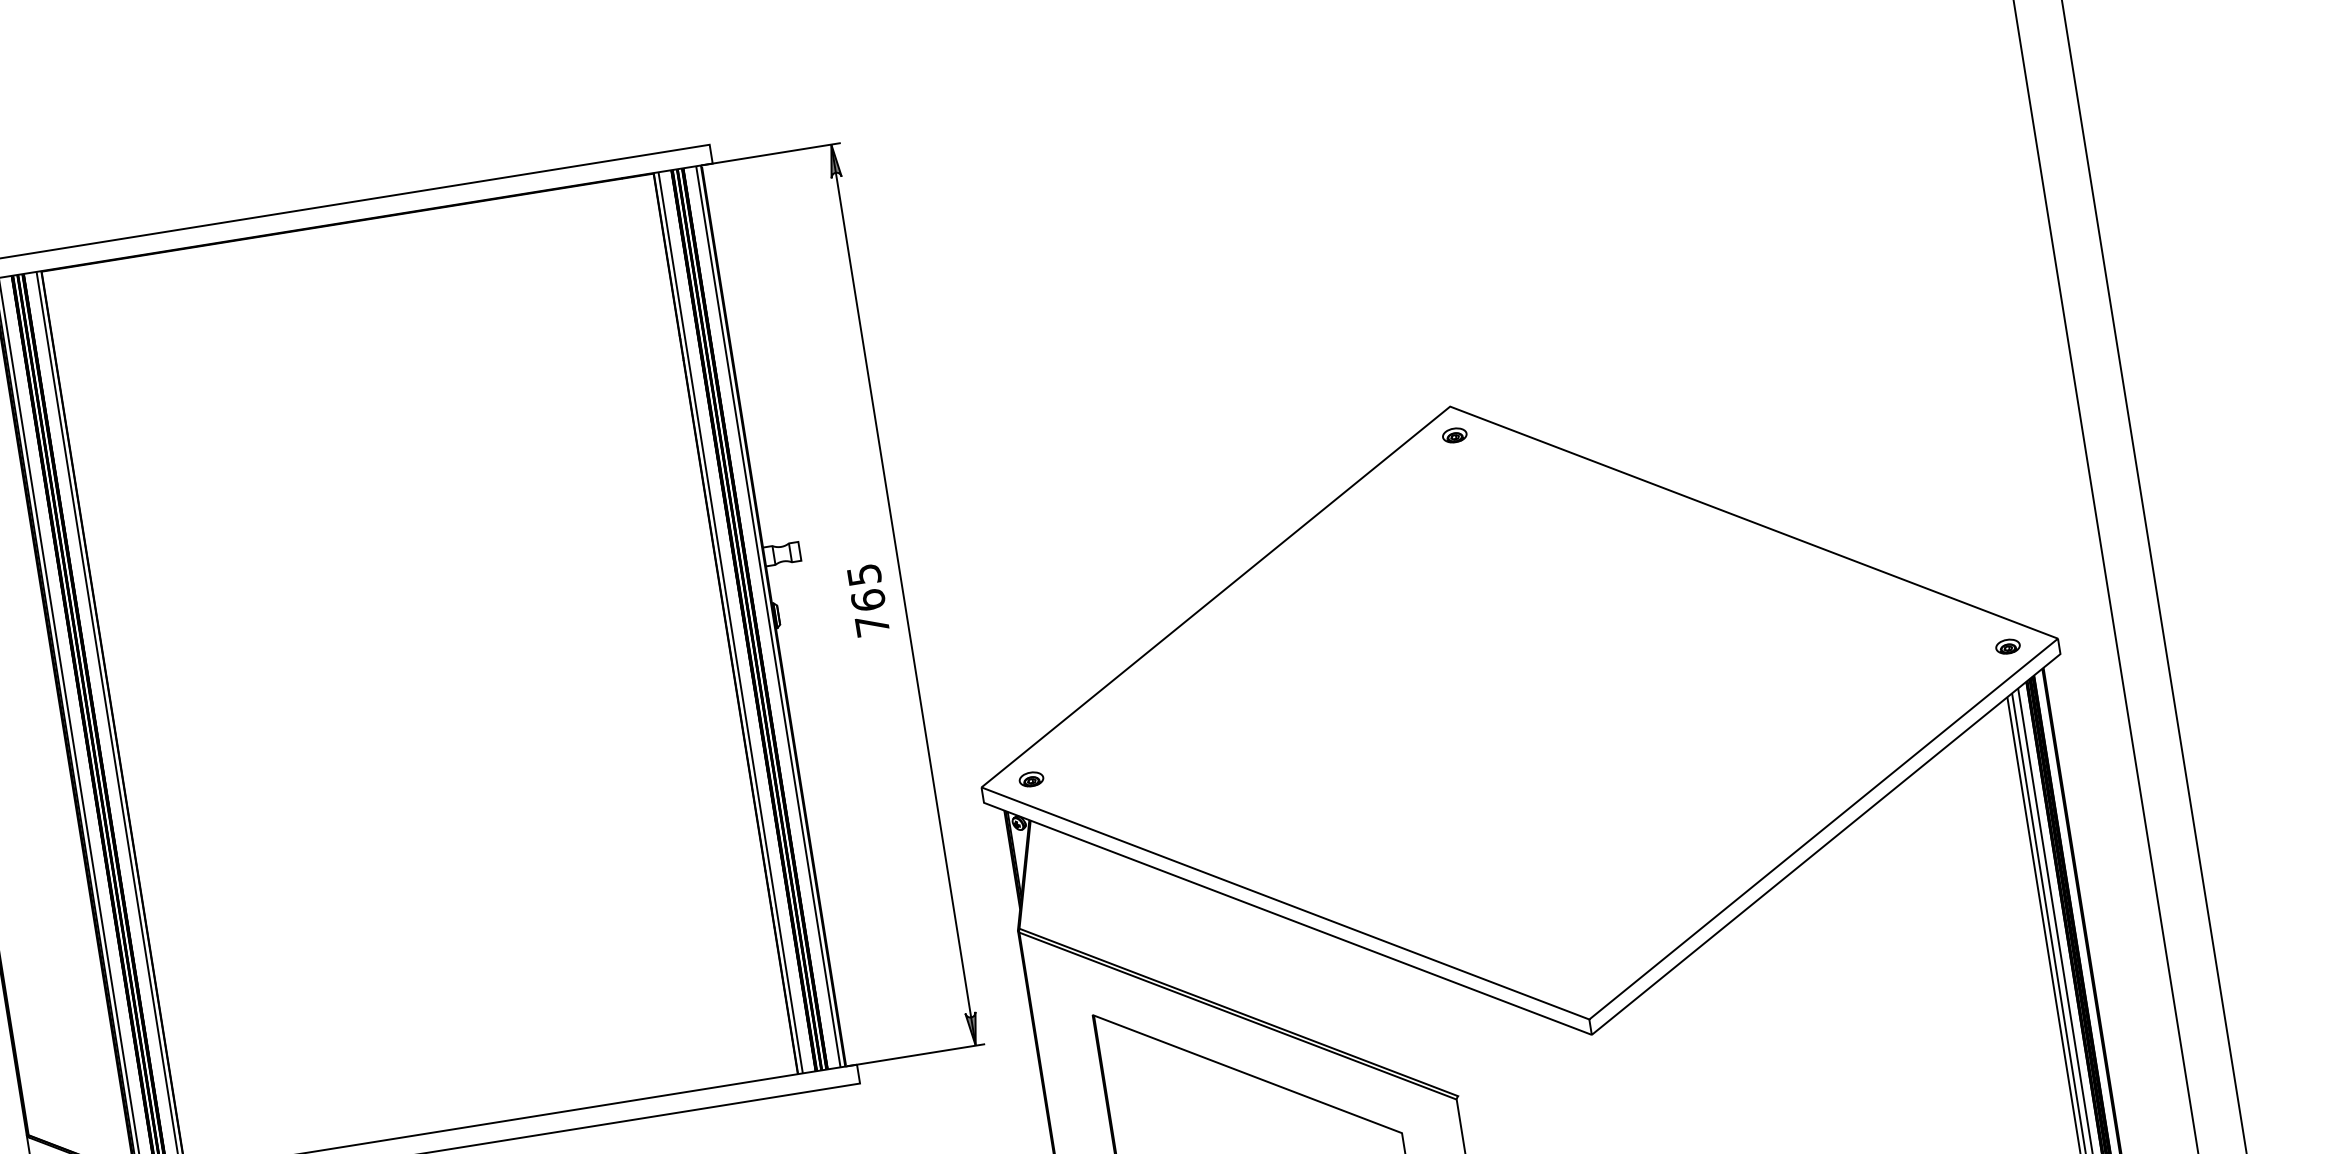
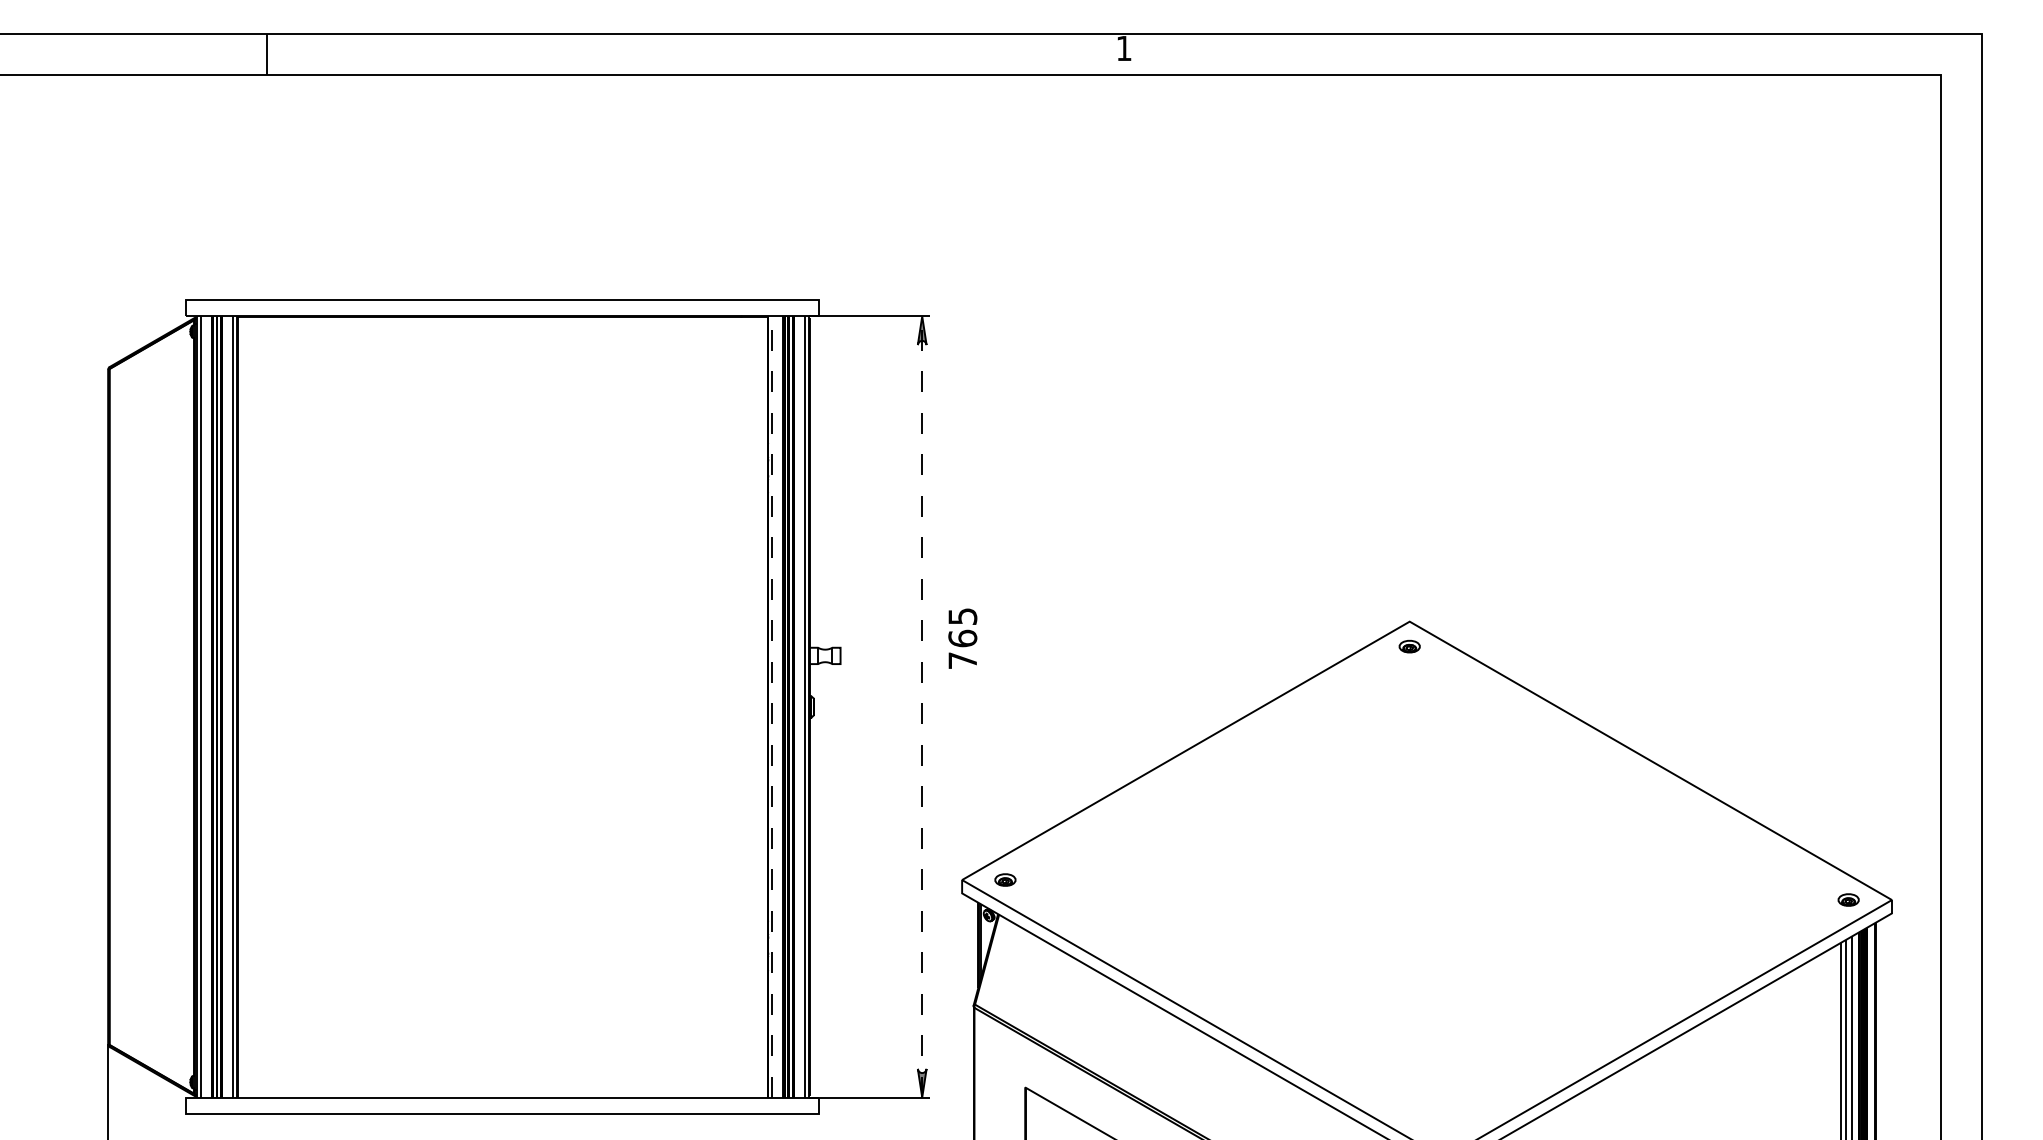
line: (903, 594) -> (922, 706), solid -> dashed
text: (867, 600) -> (962, 638), moved
line: (730, 622) -> (772, 706), solid -> dashed

